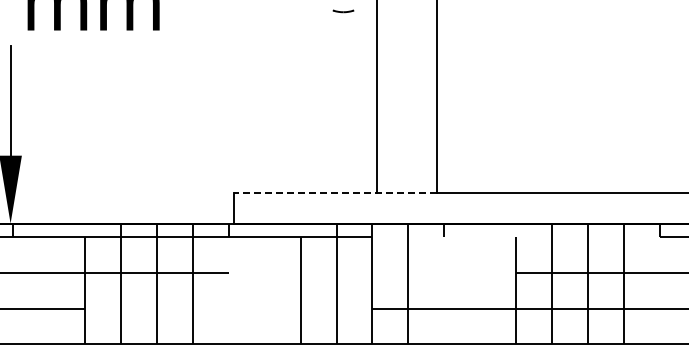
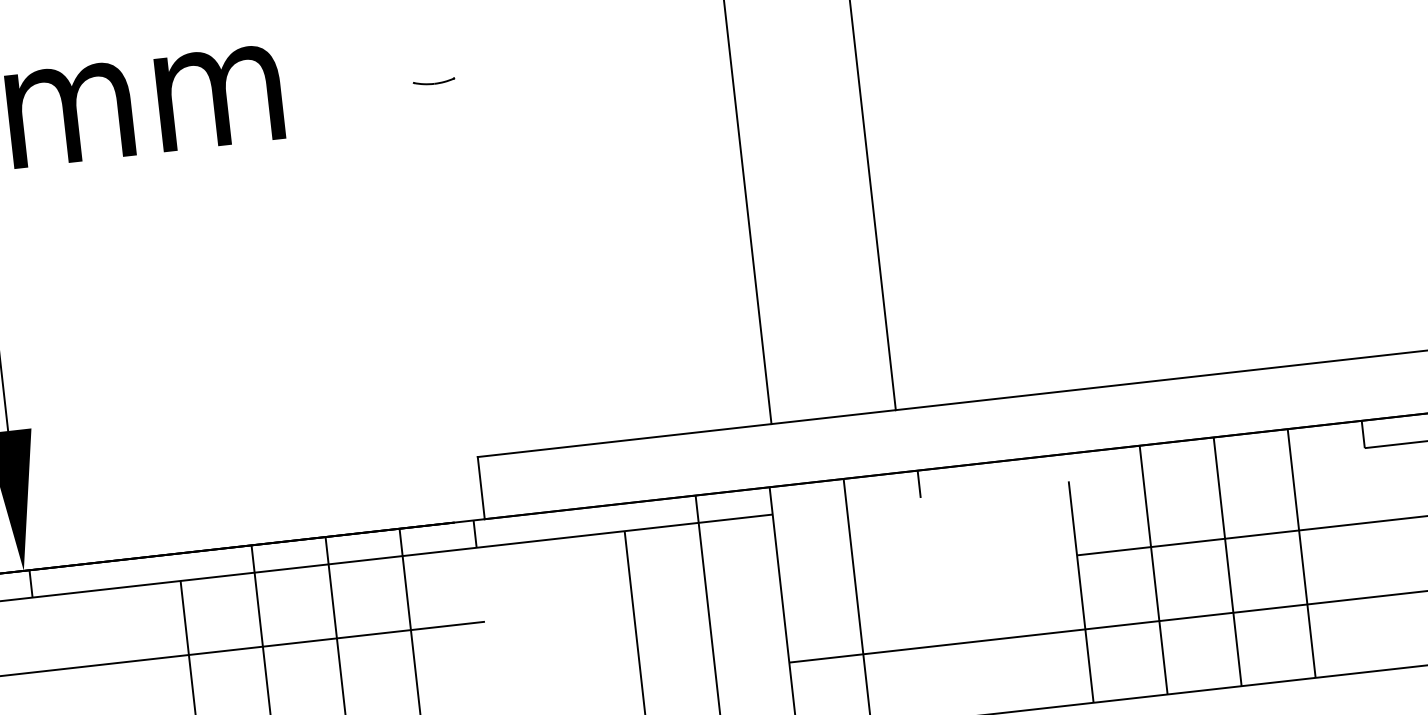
part: (343, 11) -> (434, 82), moved
line: (335, 193) -> (686, 433), dashed -> solid

